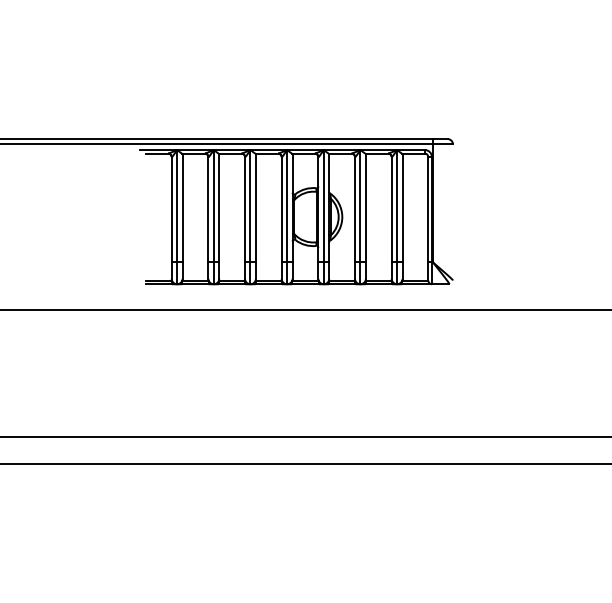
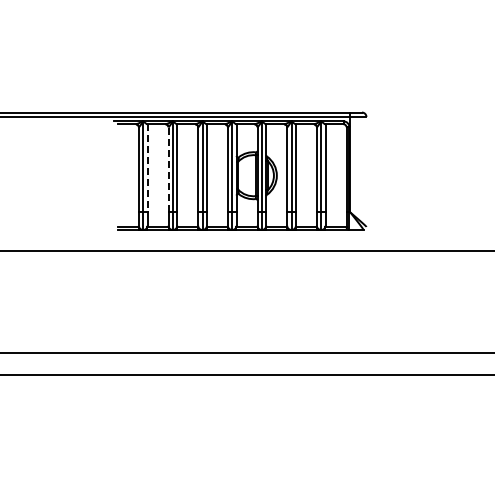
line: (182, 208) -> (147, 168), solid -> dashed
line: (208, 209) -> (168, 169), solid -> dashed

